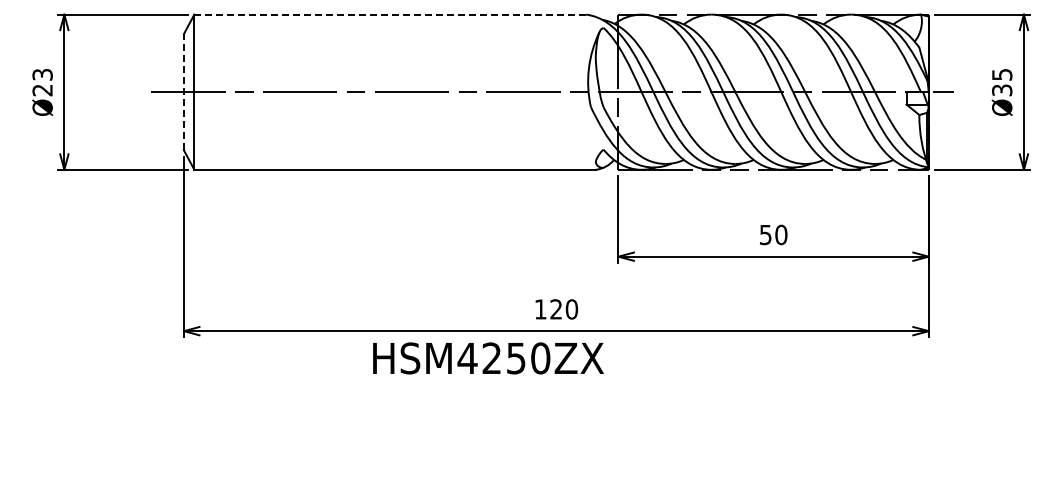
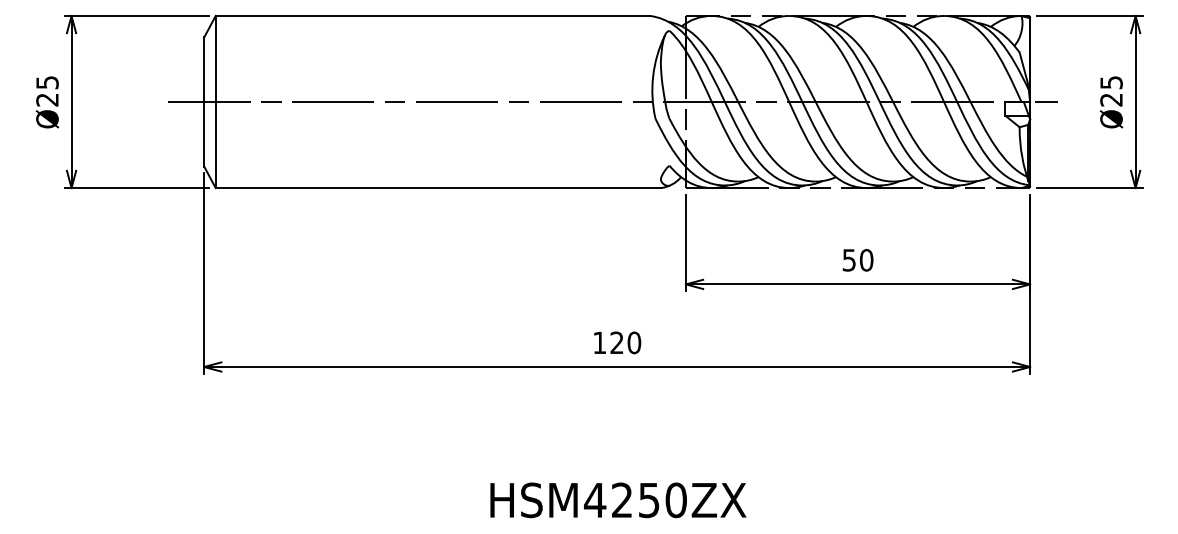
line: (390, 14) -> (433, 15), dashed -> solid
text: (42, 74) -> (47, 82), Ø23 -> Ø25
text: (1002, 90) -> (1111, 100), Ø35 -> Ø25
line: (183, 91) -> (203, 101), dashed -> solid
text: (488, 358) -> (618, 500), moved

